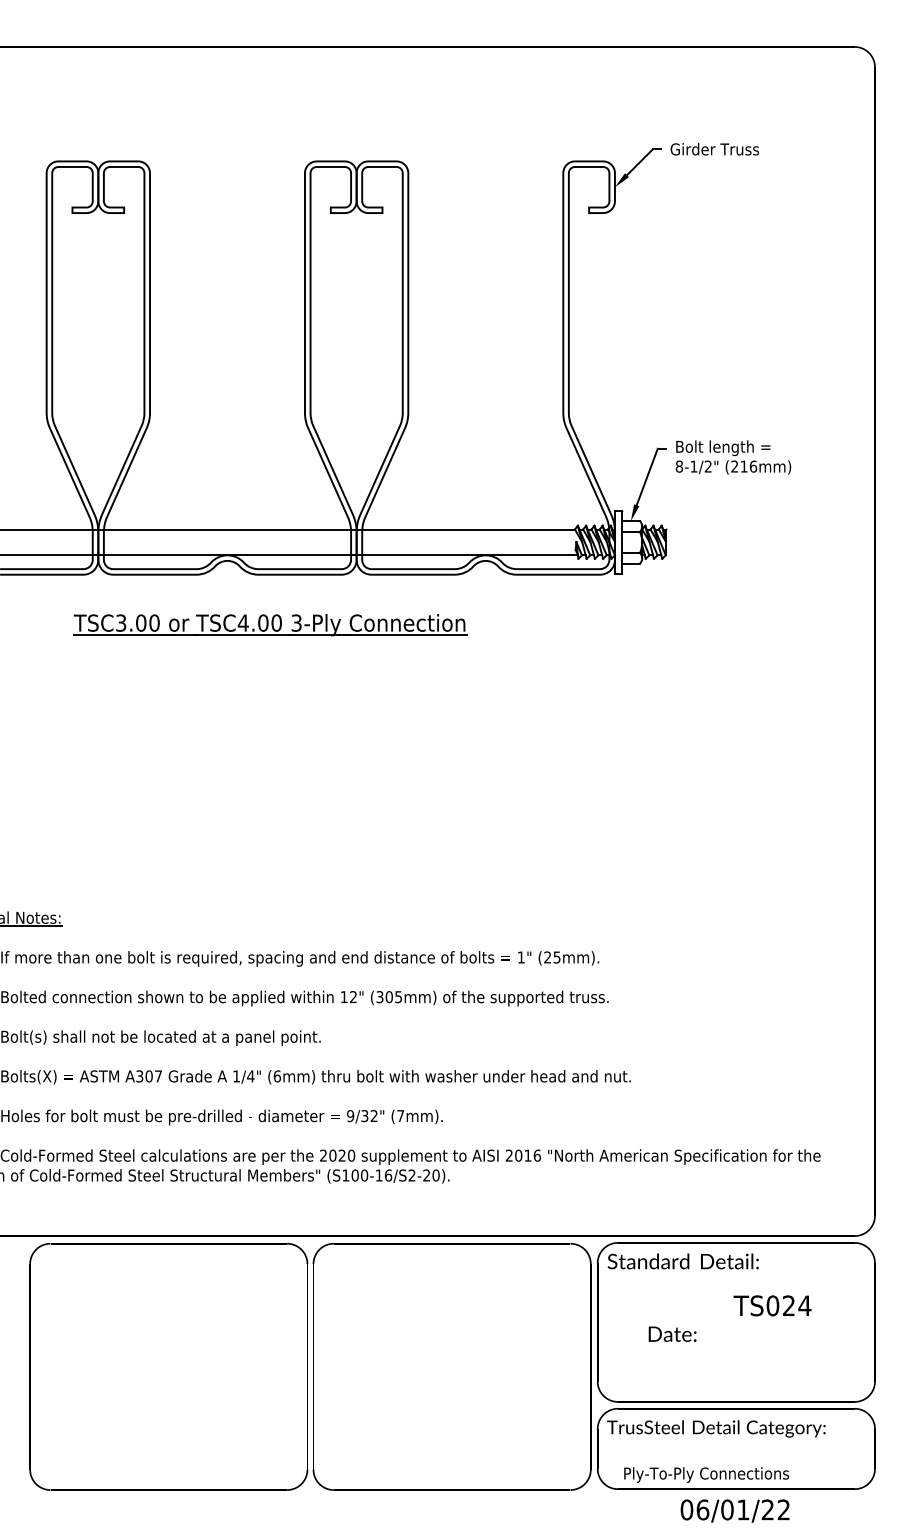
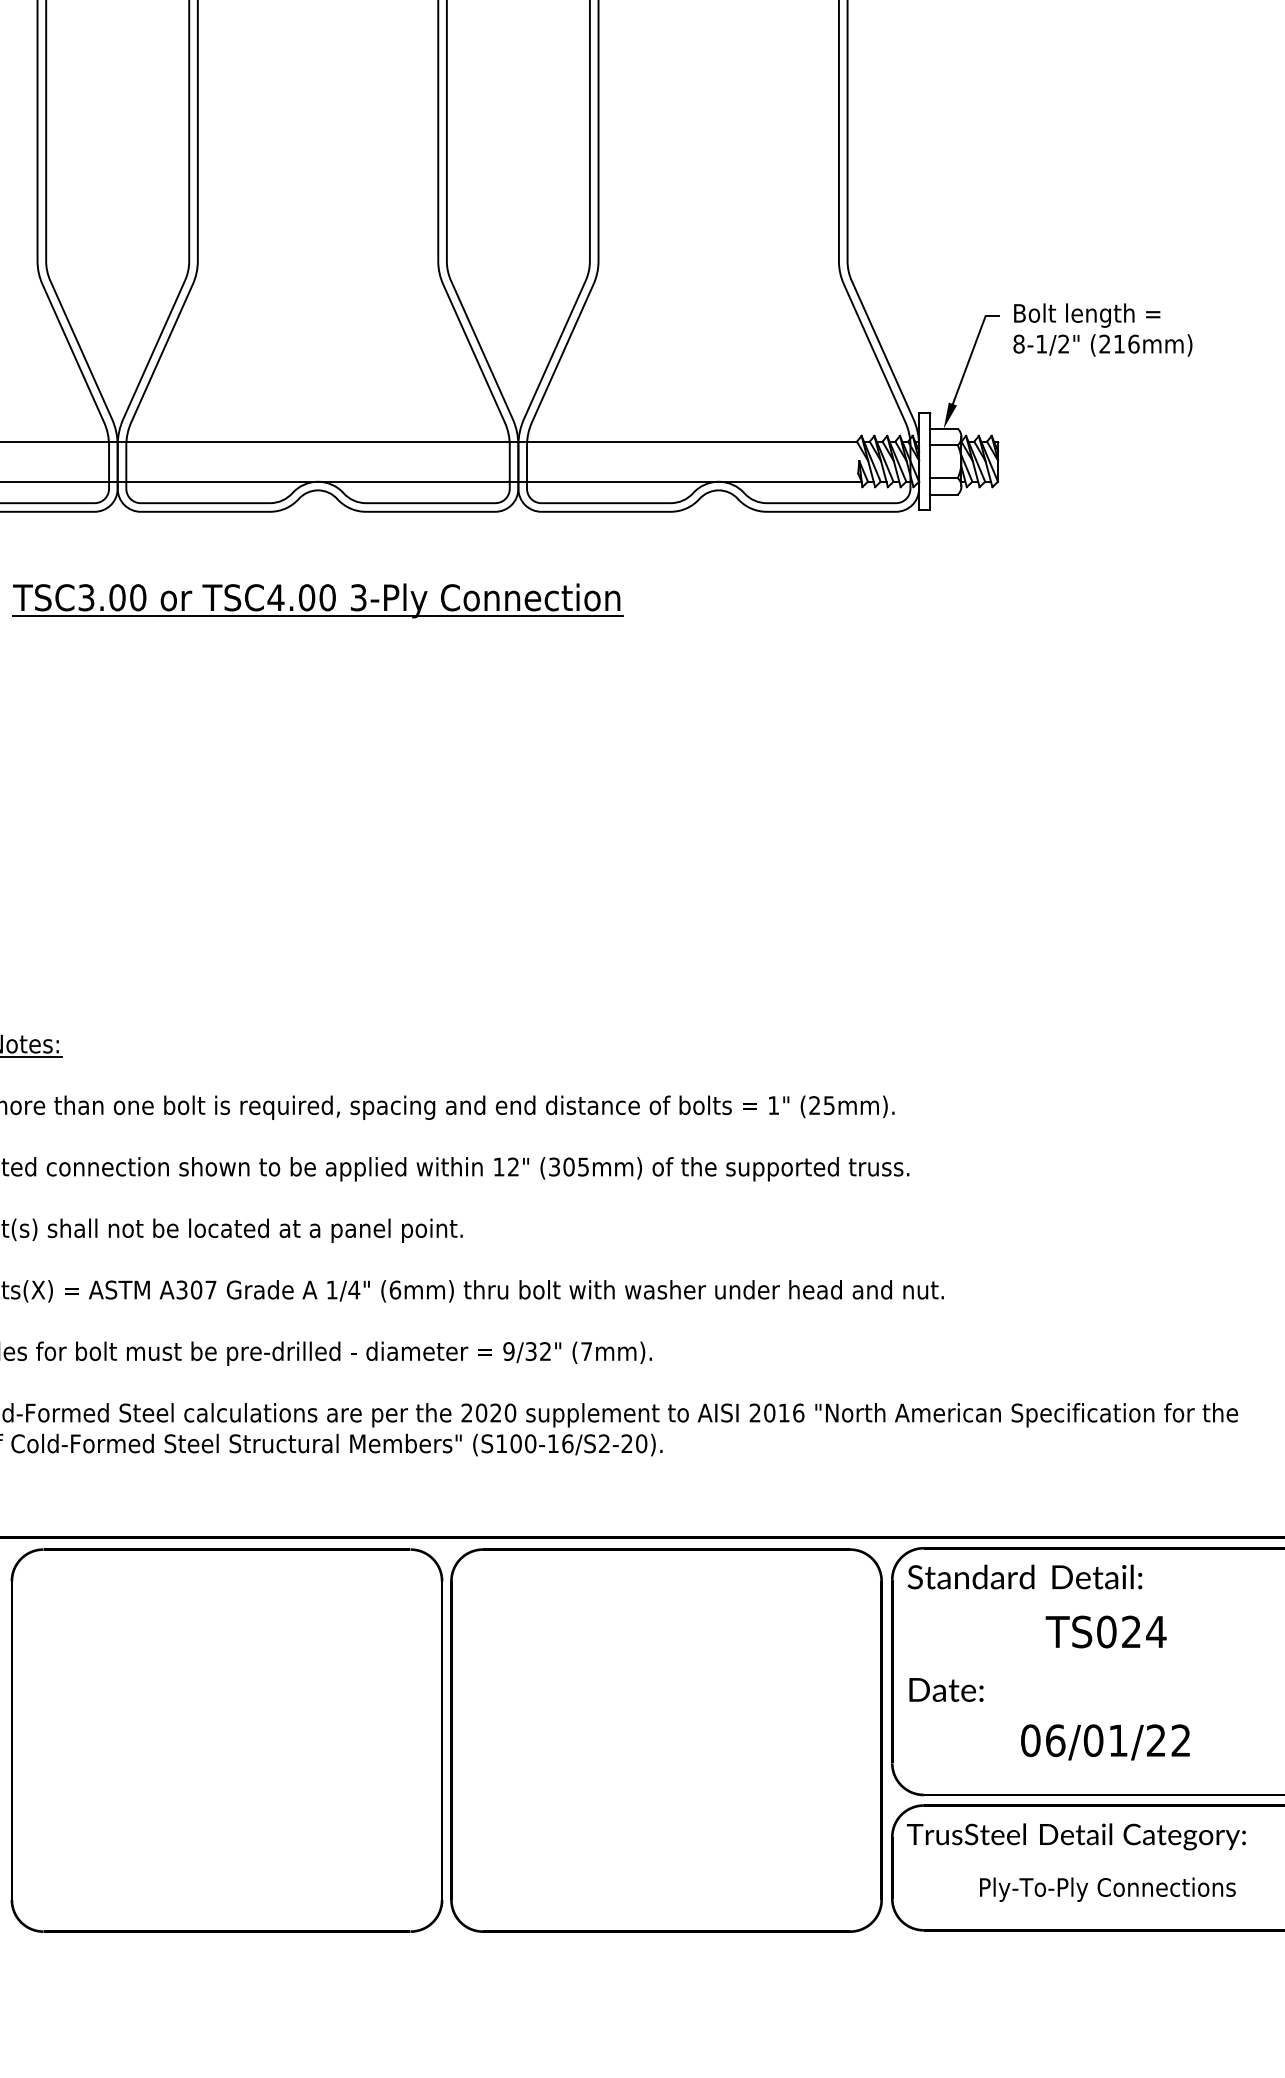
part: (270, 625) -> (318, 601), moved
text: (772, 1305) -> (1106, 1631), moved
text: (672, 1333) -> (946, 1688), moved
text: (706, 1474) -> (1107, 1888), moved
text: (734, 1510) -> (1104, 1741), moved

